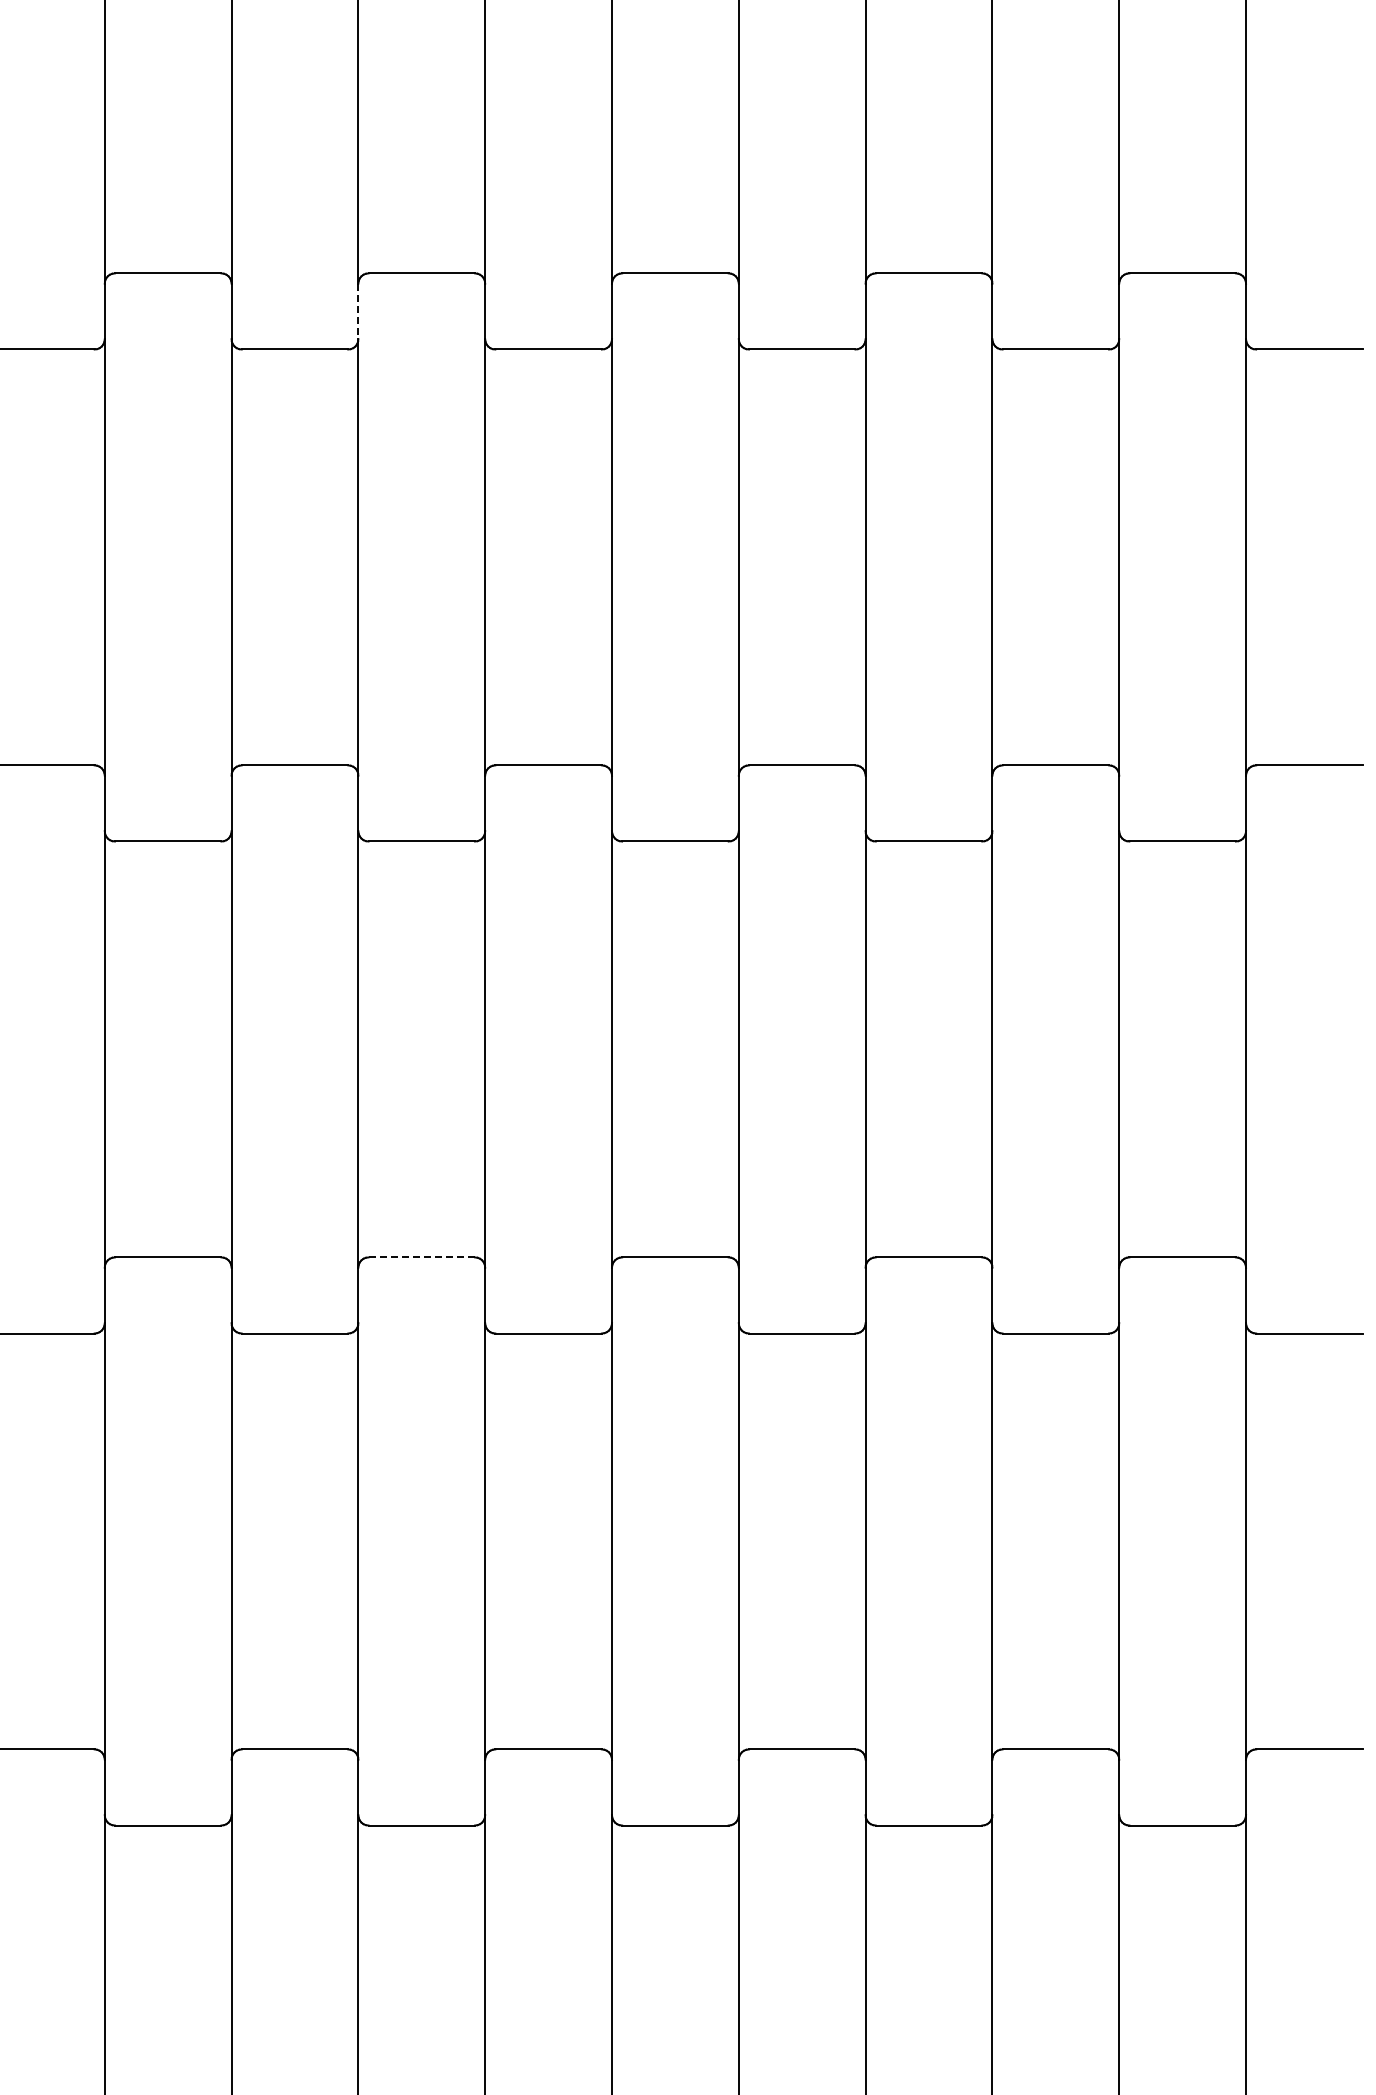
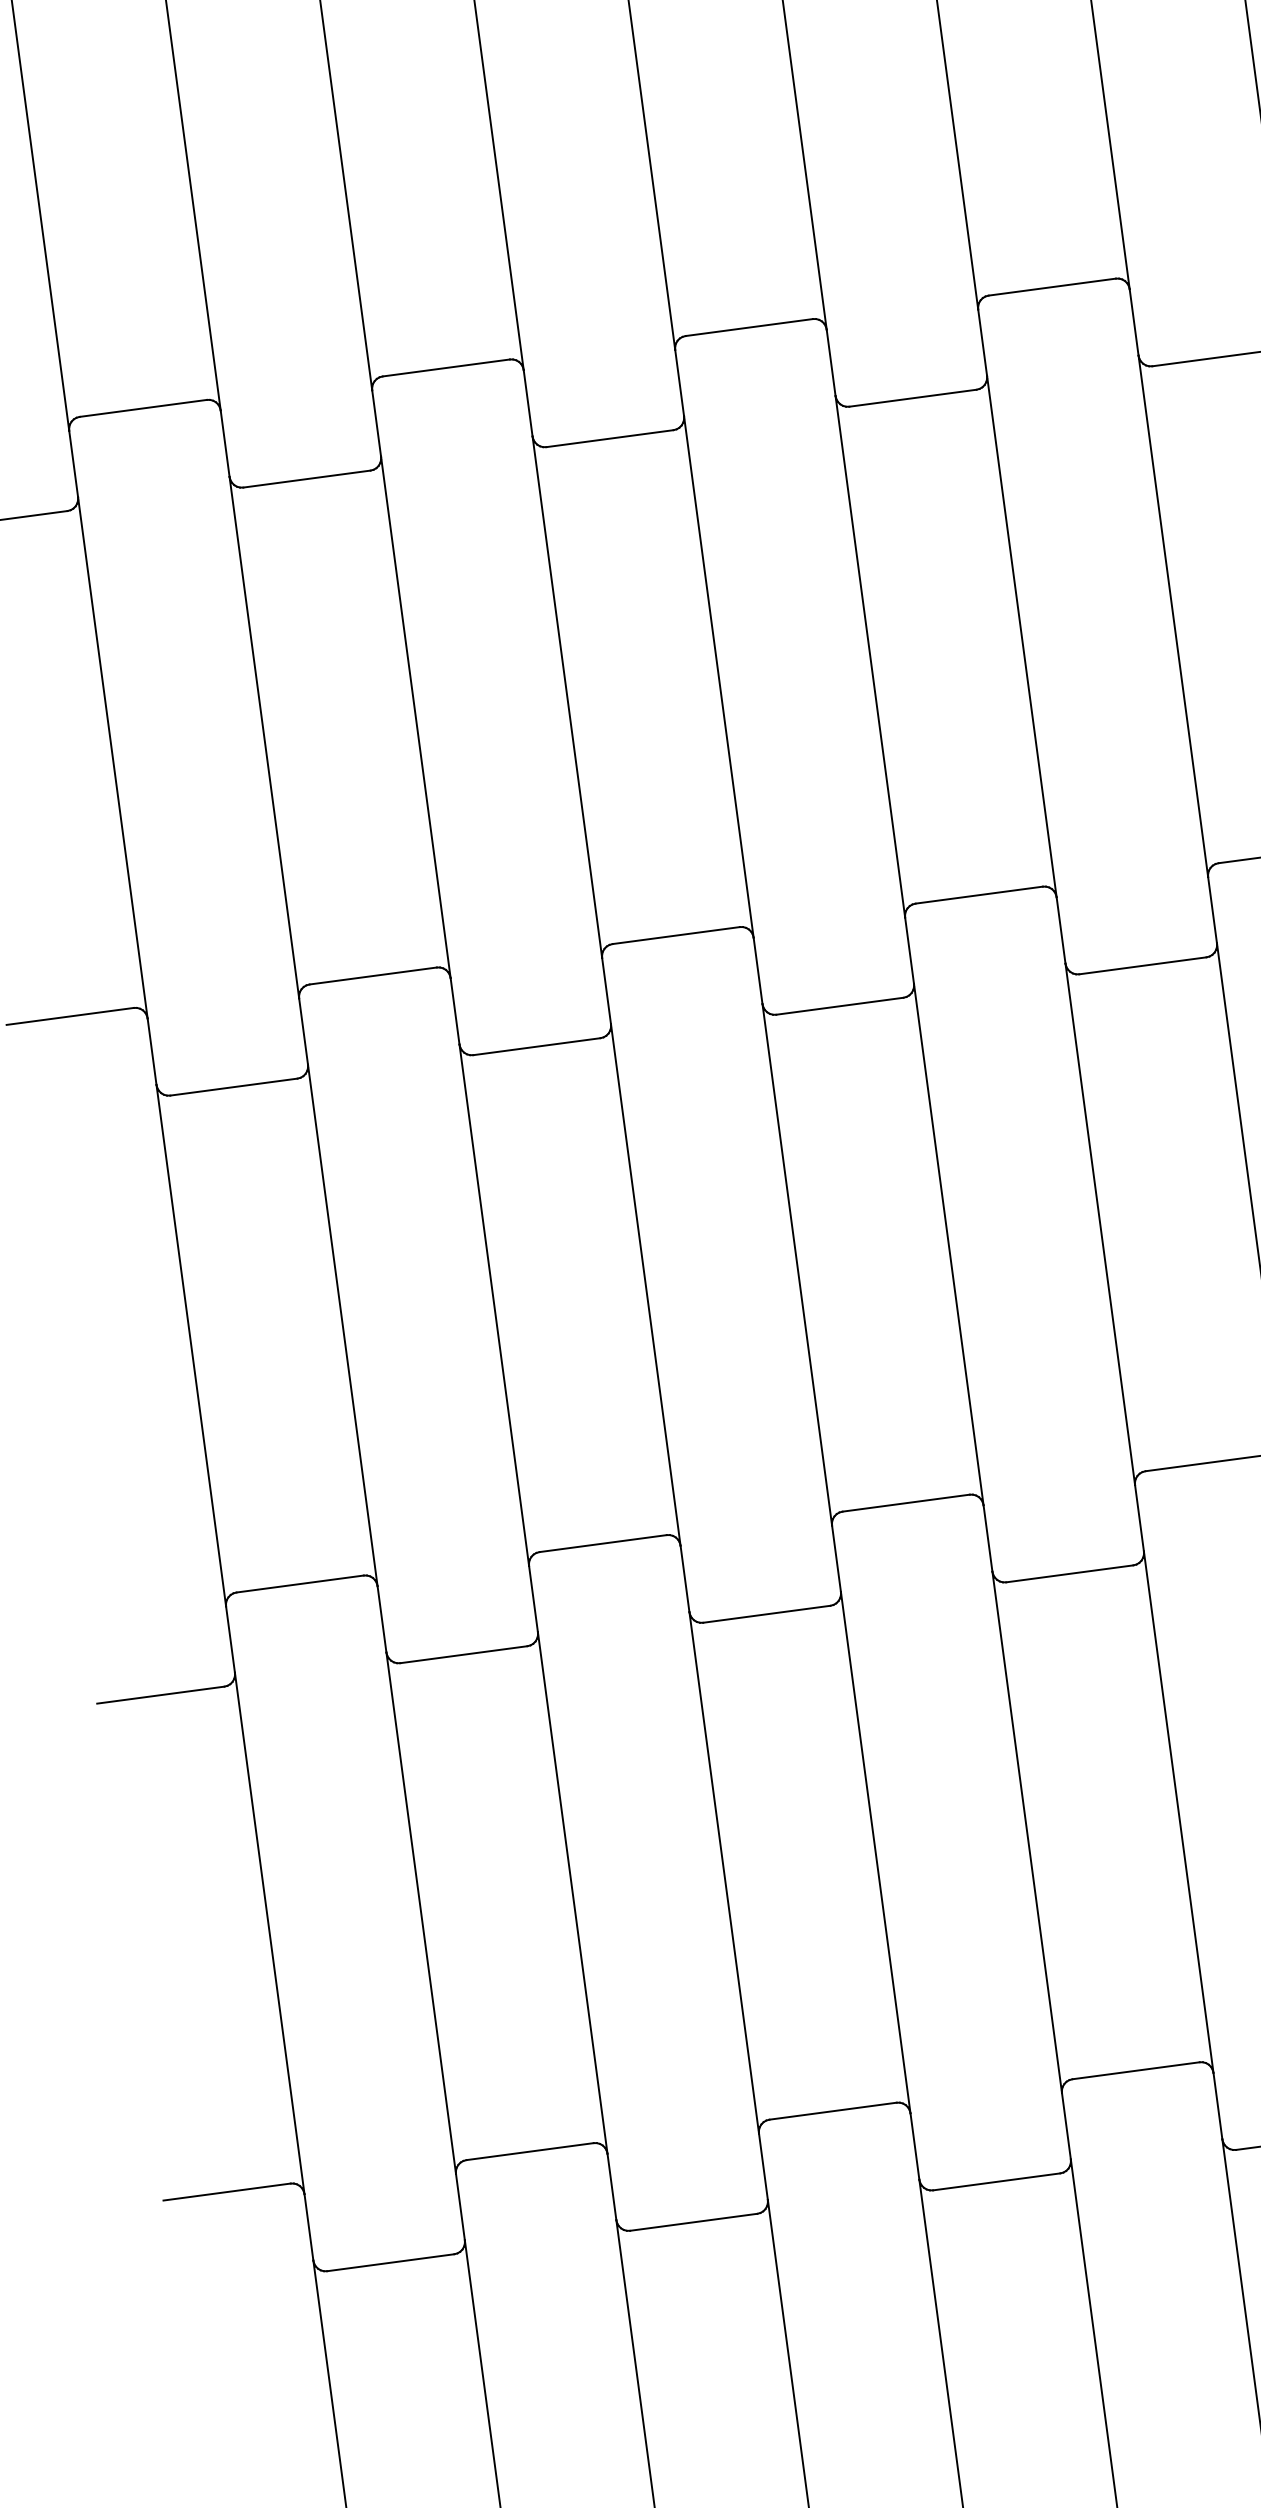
line: (358, 311) -> (376, 423), dashed -> solid
line: (421, 1257) -> (602, 1543), dashed -> solid

